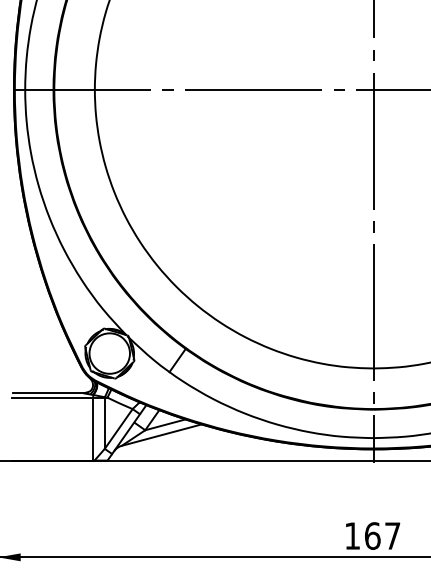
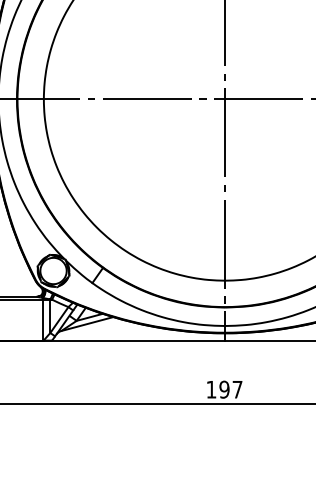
text: (372, 535) -> (224, 389), 167 -> 197

